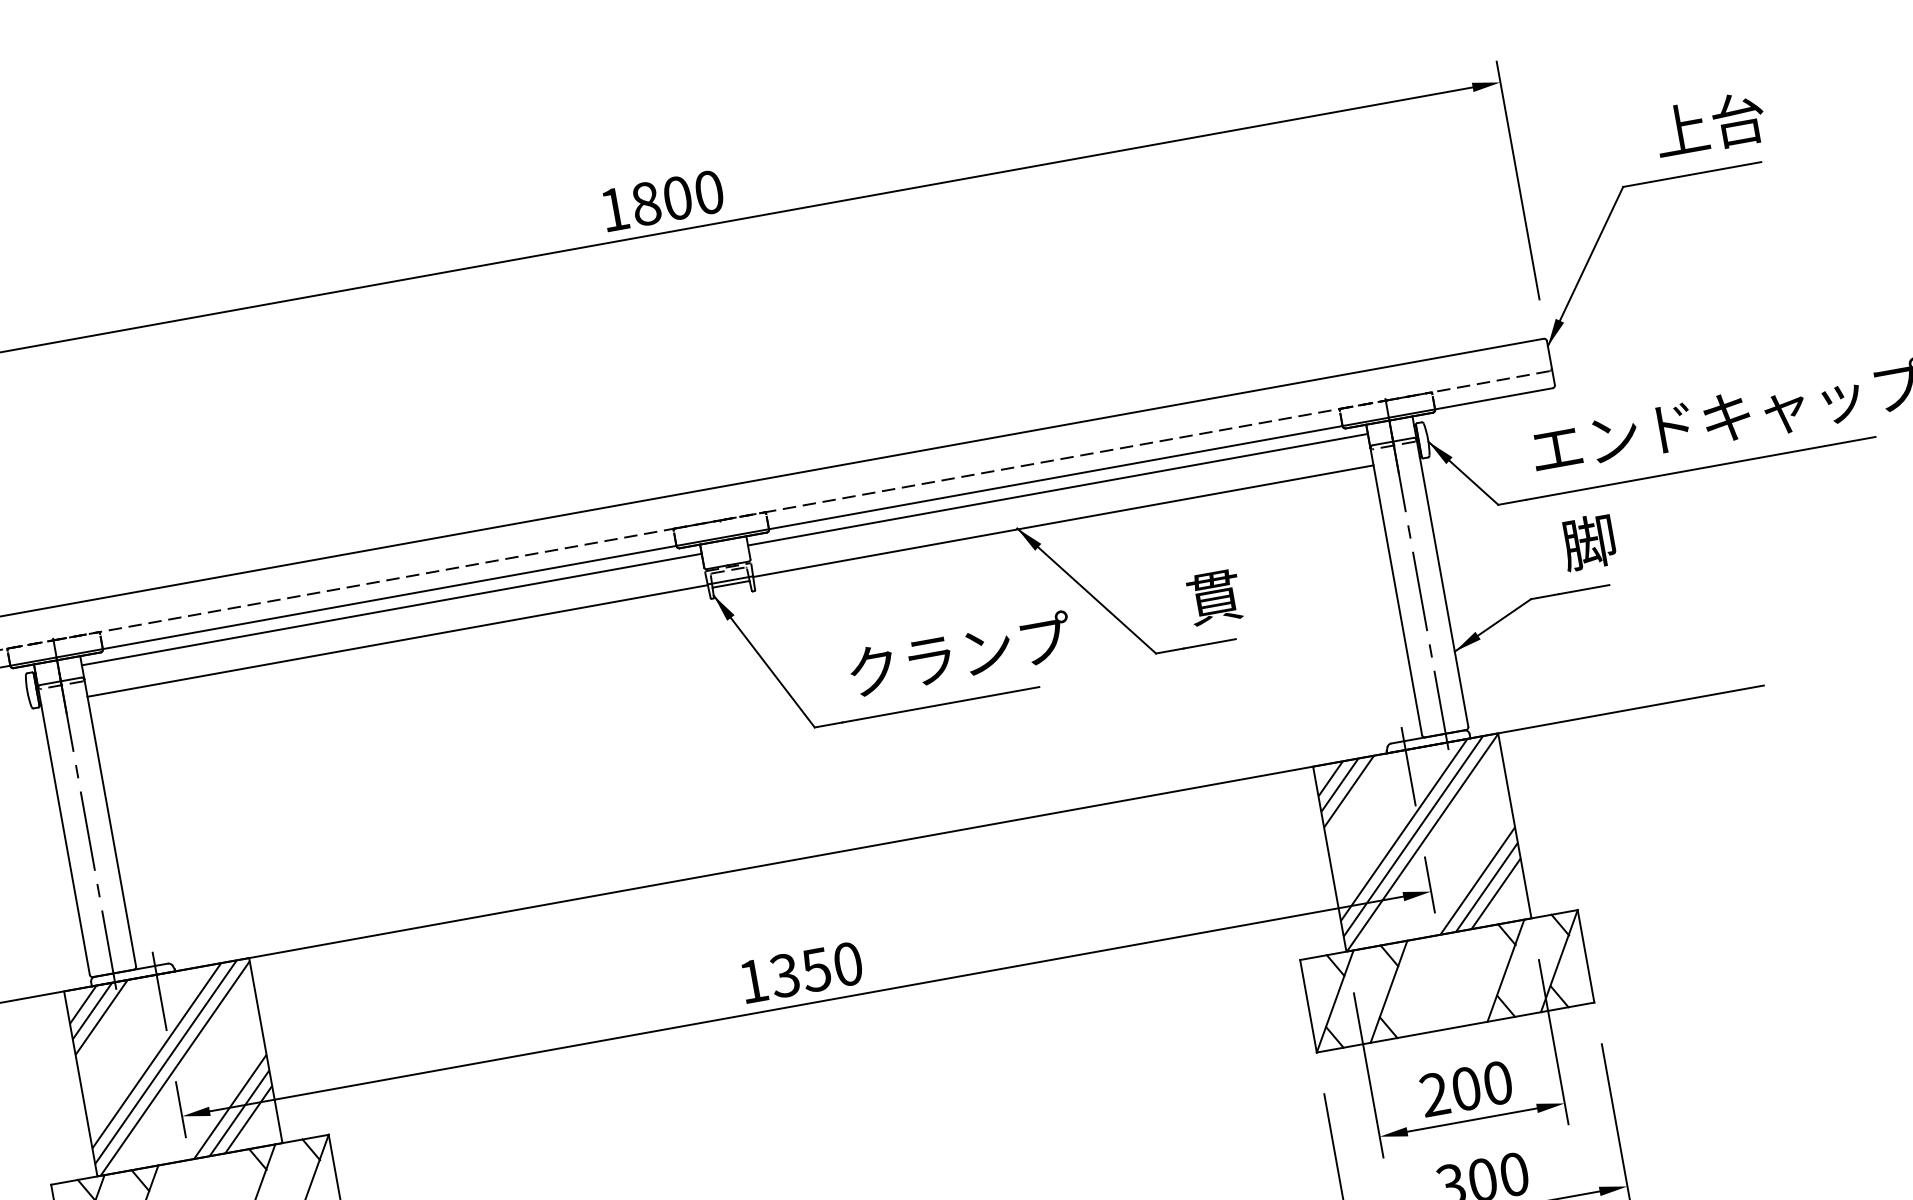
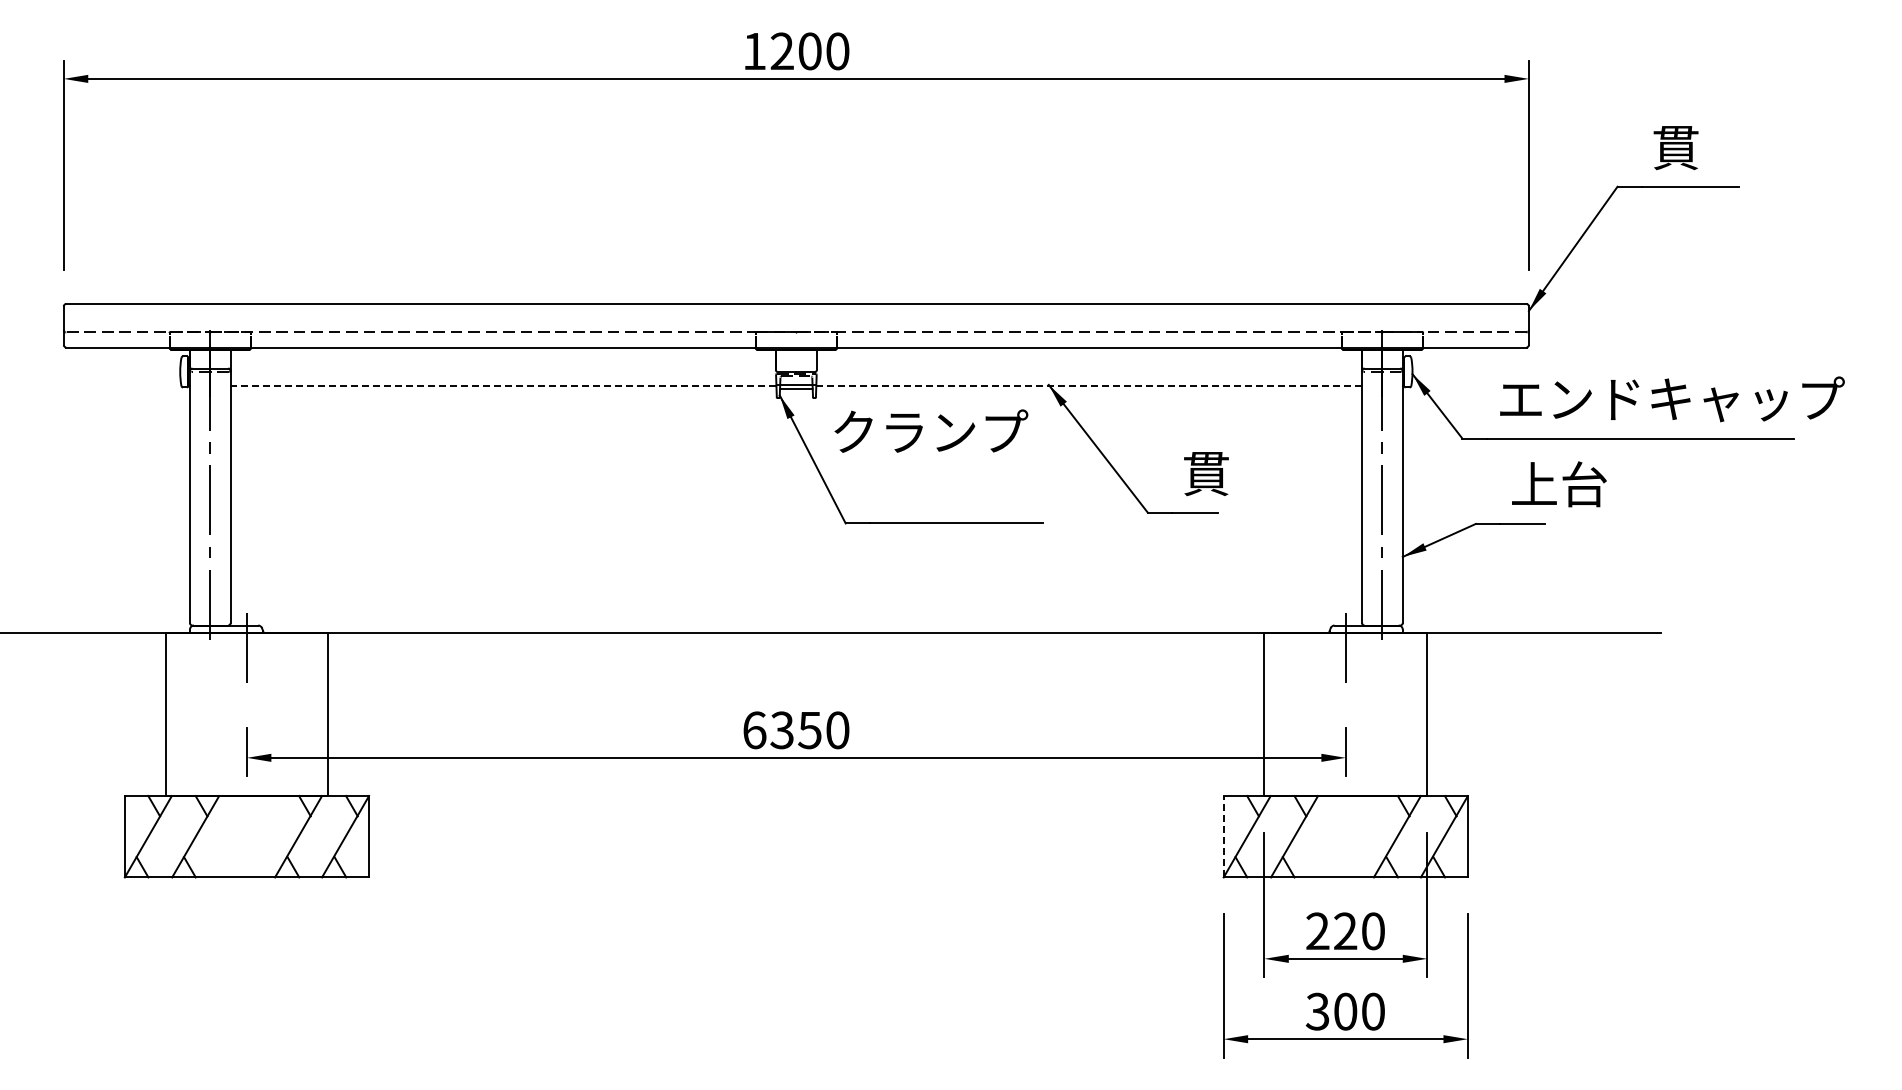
text: (1709, 125) -> (1700, 147), 上台 -> 貫
text: (645, 204) -> (781, 51), 1800 -> 1200
line: (1058, 490) -> (1089, 358), removed
line: (1063, 520) -> (1089, 385), solid -> dashed
text: (1617, 537) -> (1558, 484), 脚 -> 上台
line: (392, 609) -> (503, 358), removed
line: (397, 640) -> (503, 385), solid -> dashed
text: (960, 653) -> (931, 430), moved
hatch: (1421, 842) -> (1345, 714), removed
text: (753, 981) -> (754, 730), 1350 -> 6350
line: (1308, 1006) -> (1223, 836), solid -> dashed
hatch: (172, 1067) -> (246, 714), removed
text: (1466, 1089) -> (1345, 931), 200 -> 220

